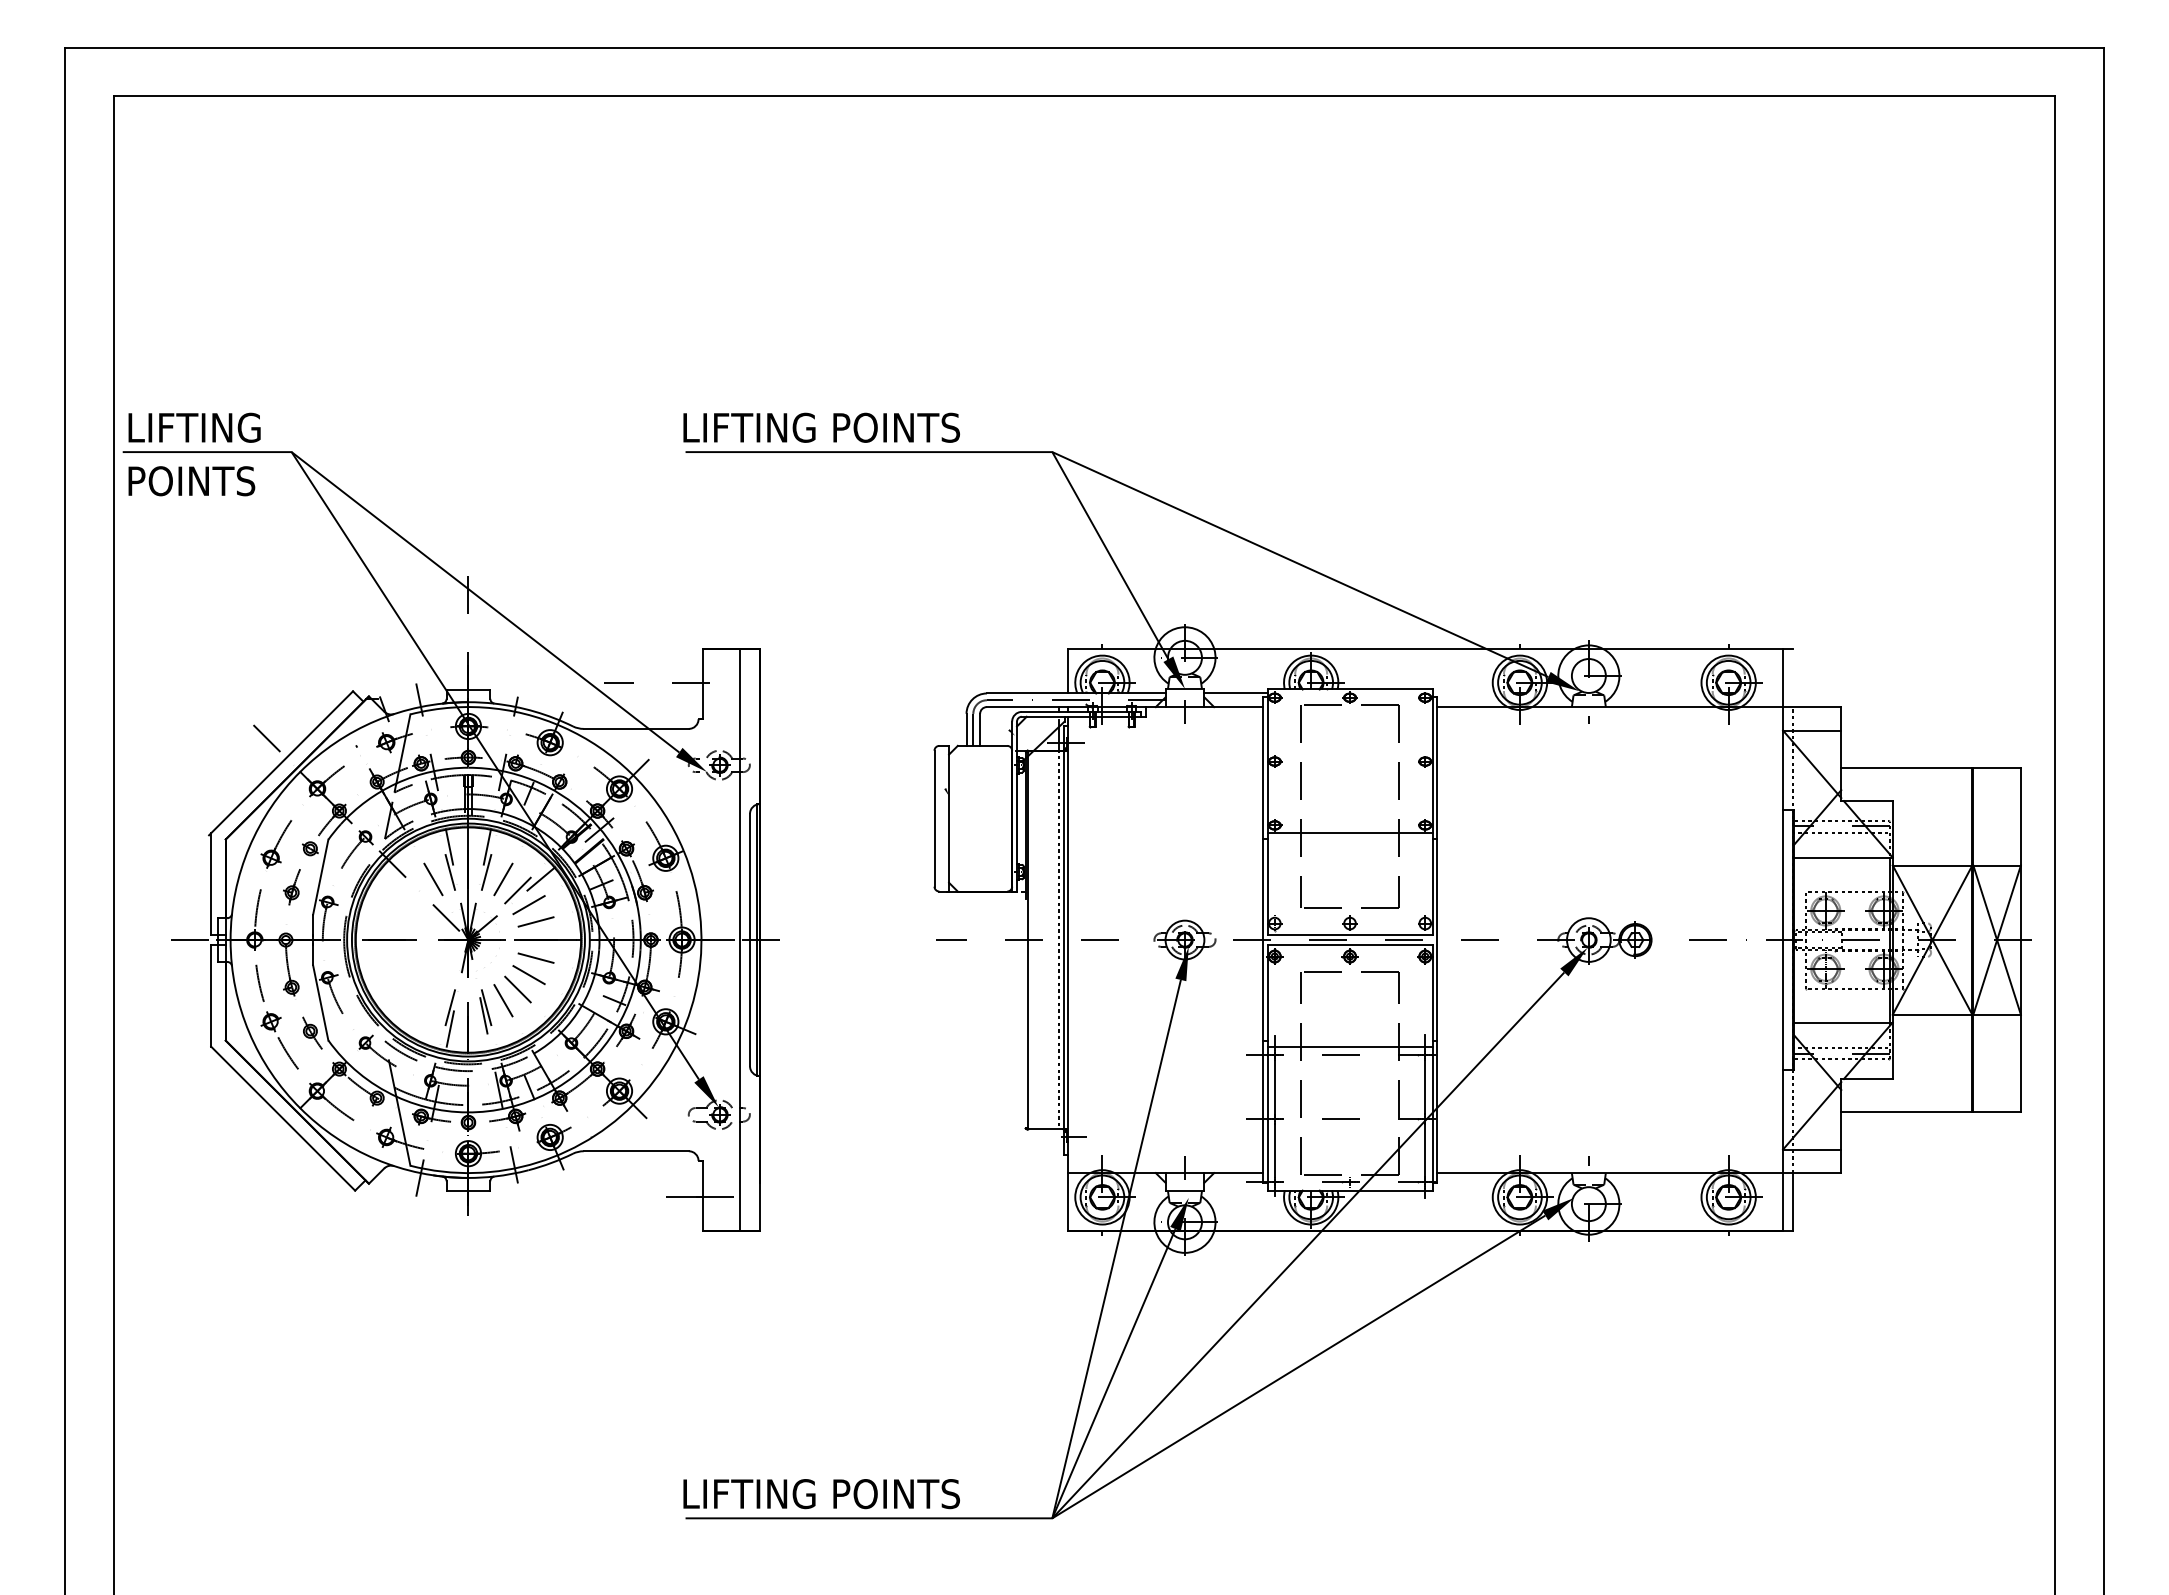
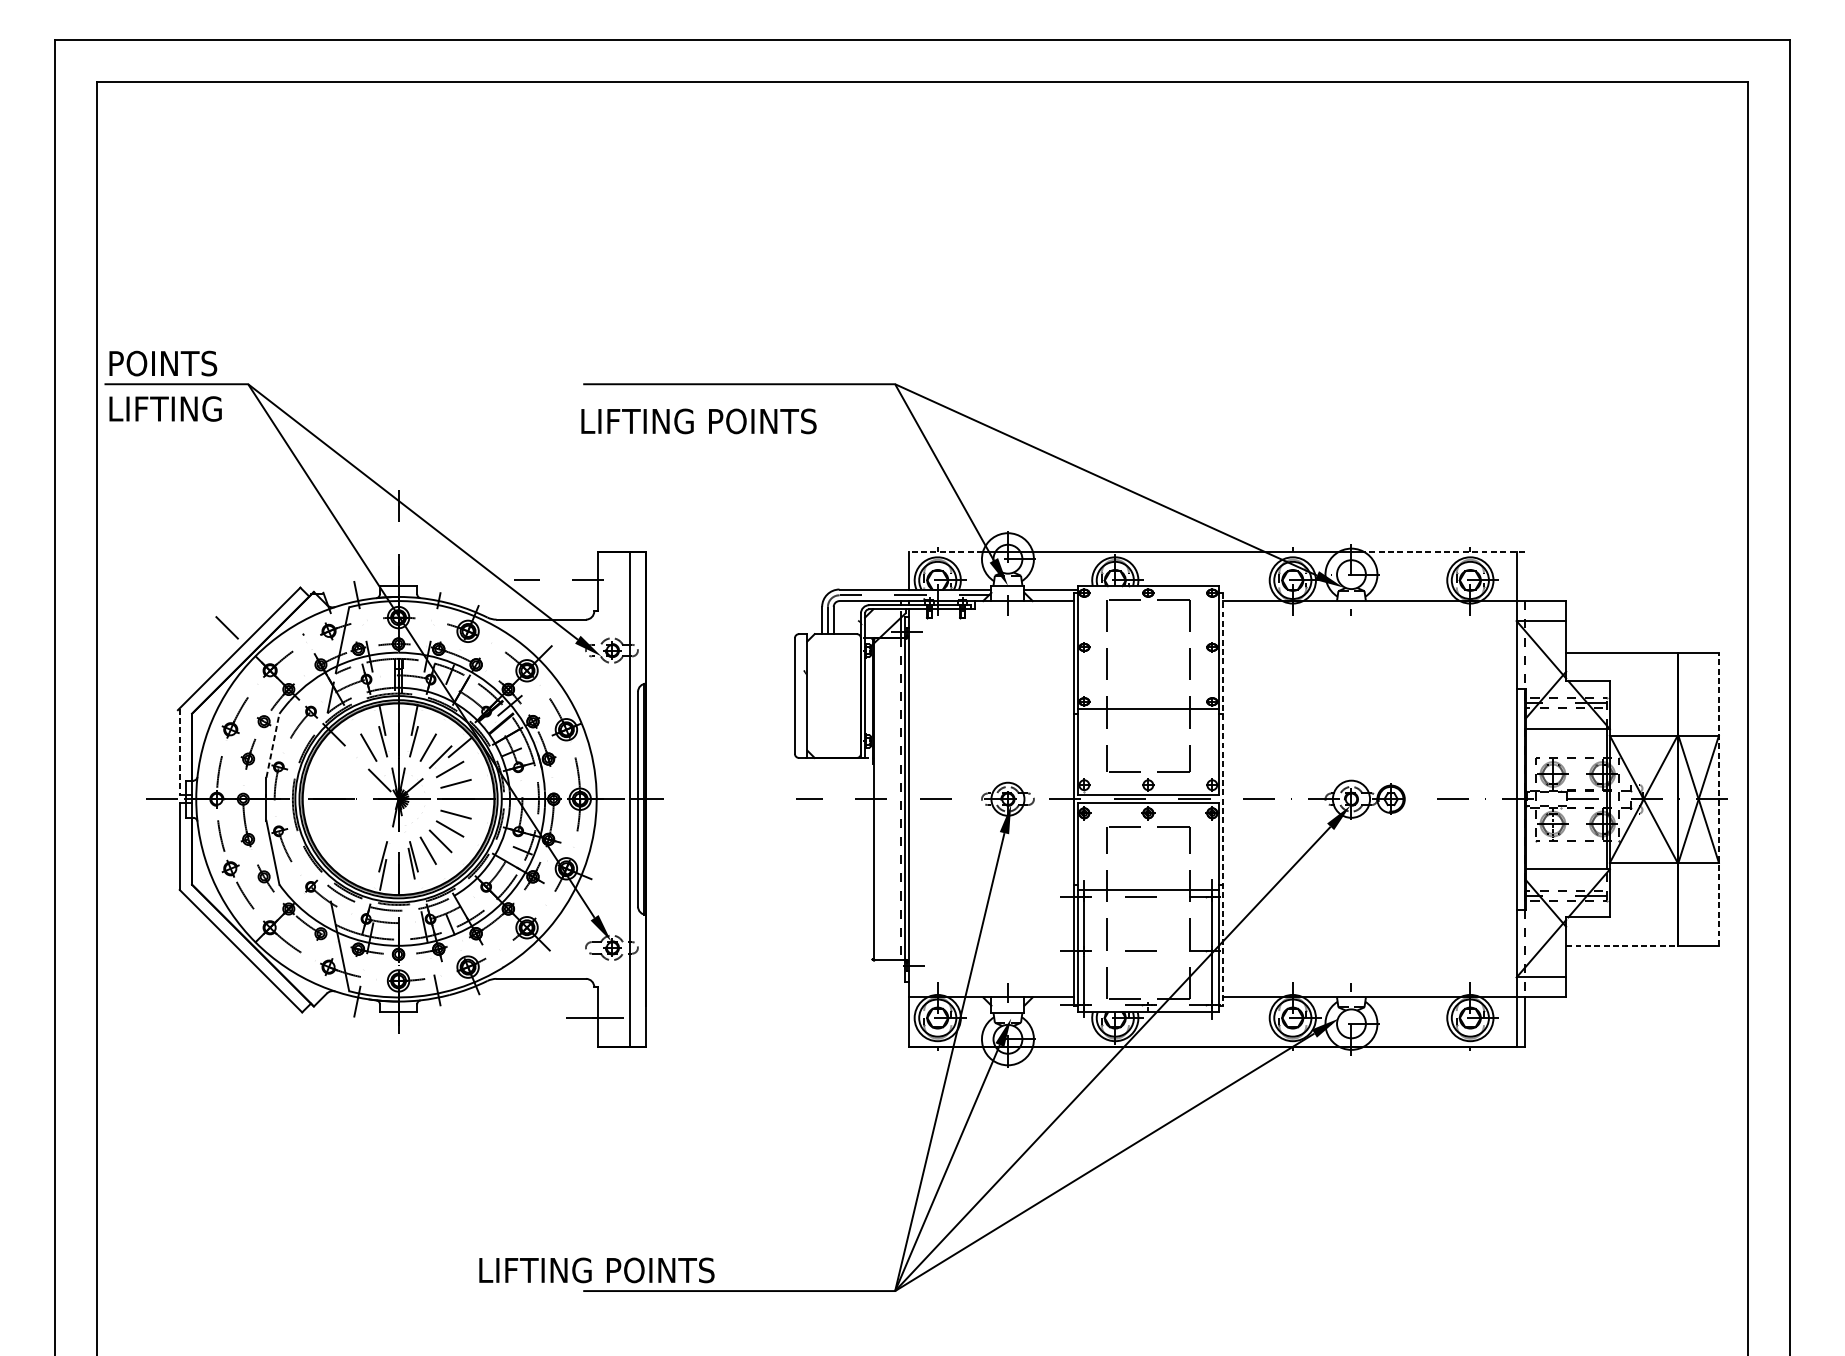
text: (196, 427) -> (167, 363), LIFTING -> POINTS
text: (821, 427) -> (698, 421), moved
text: (196, 481) -> (167, 409), POINTS -> LIFTING
line: (1112, 648) -> (946, 551), solid -> dashed
line: (1697, 648) -> (1443, 551), solid -> dashed
line: (320, 876) -> (272, 745), solid -> dashed
line: (211, 884) -> (180, 751), solid -> dashed
line: (2020, 939) -> (1718, 798), solid -> dashed
line: (1437, 940) -> (1222, 799), solid -> dashed
line: (1906, 1112) -> (1621, 945), solid -> dashed
text: (821, 1494) -> (596, 1270), moved

